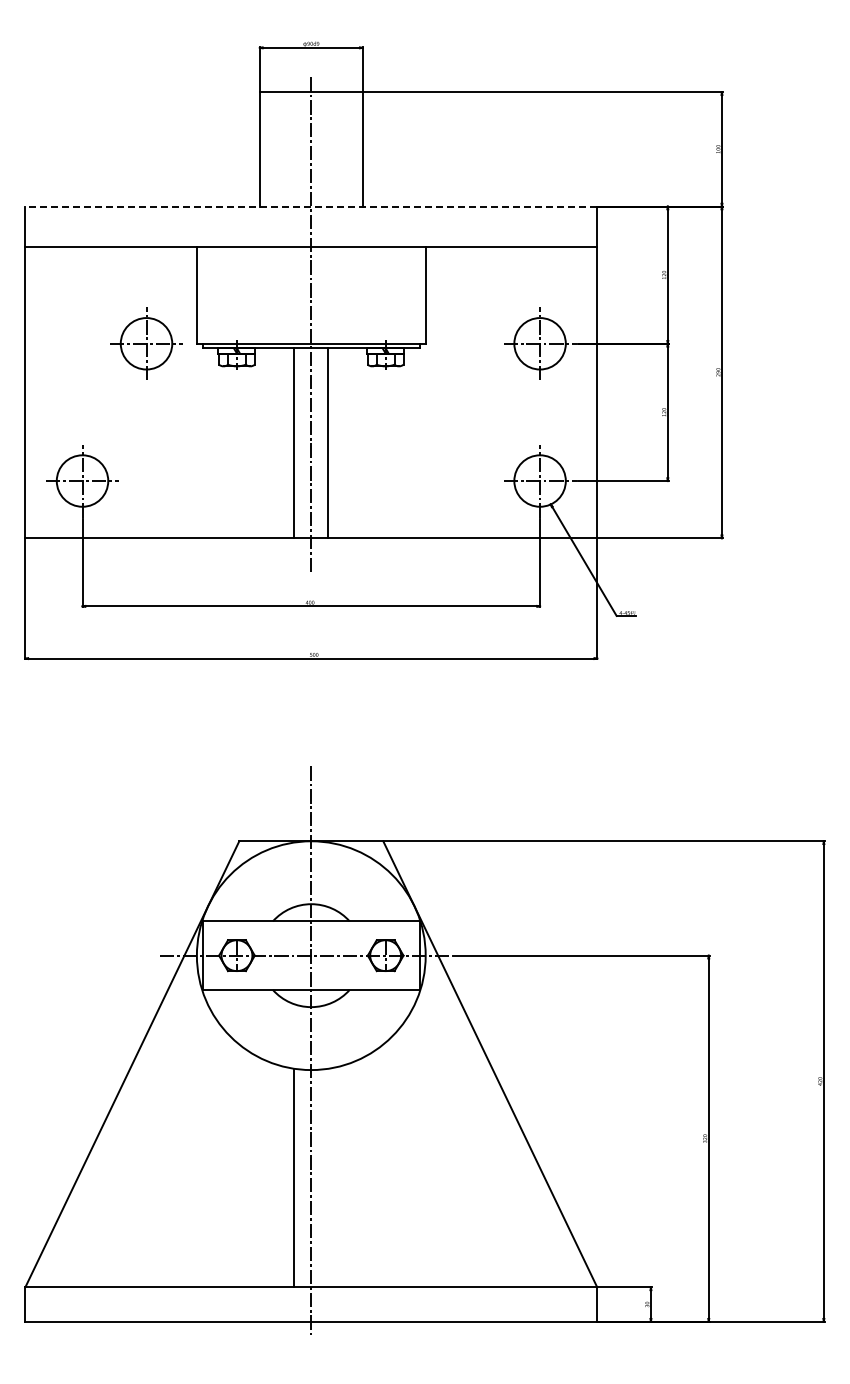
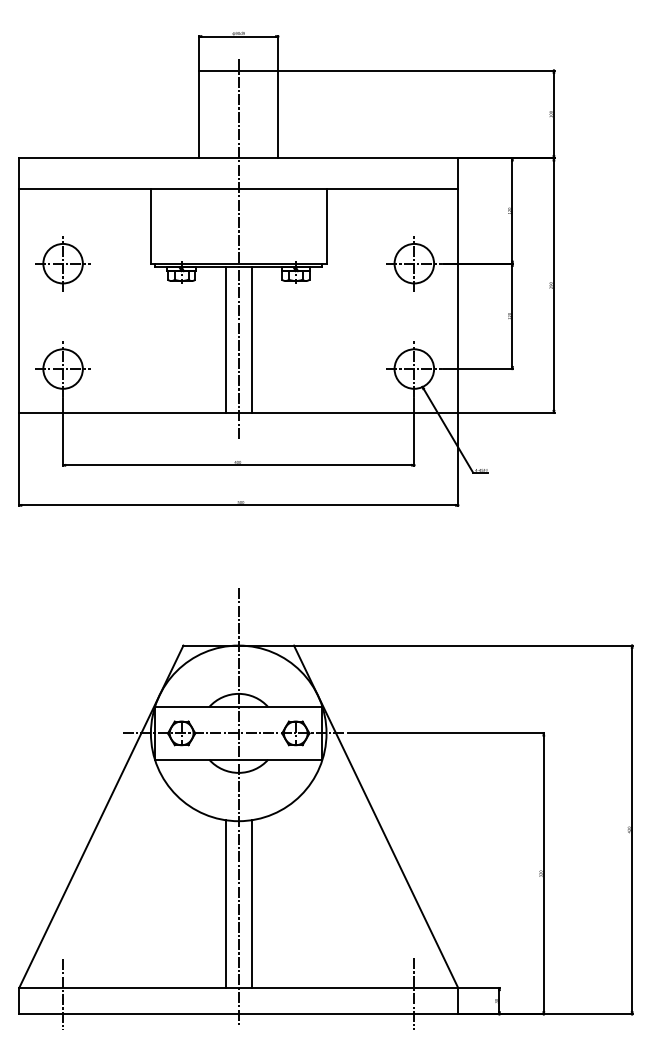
line: (311, 206) -> (238, 158), dashed -> solid
part: (146, 343) -> (63, 263), moved
line: (328, 1177) -> (251, 903), added
line: (82, 1295) -> (63, 994), added
line: (540, 1295) -> (414, 994), added

